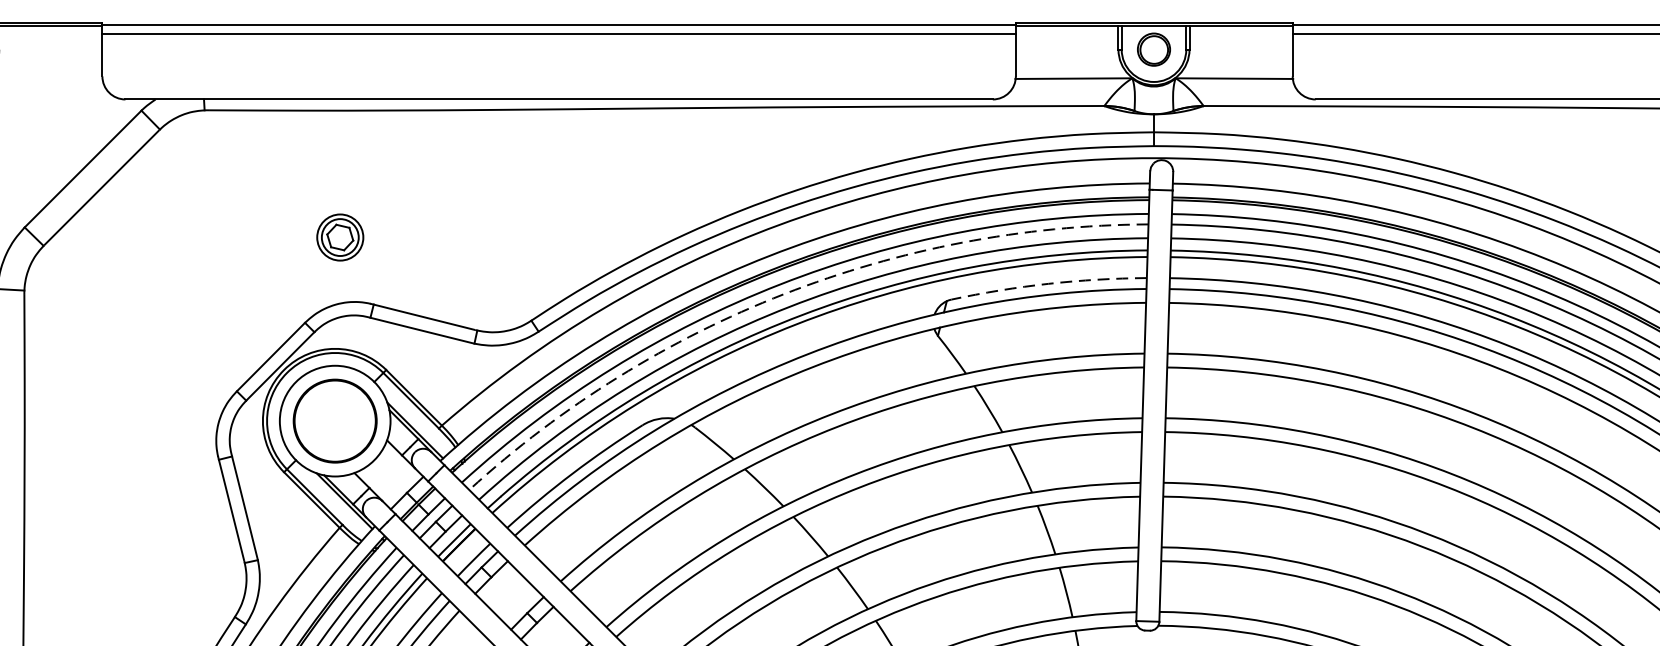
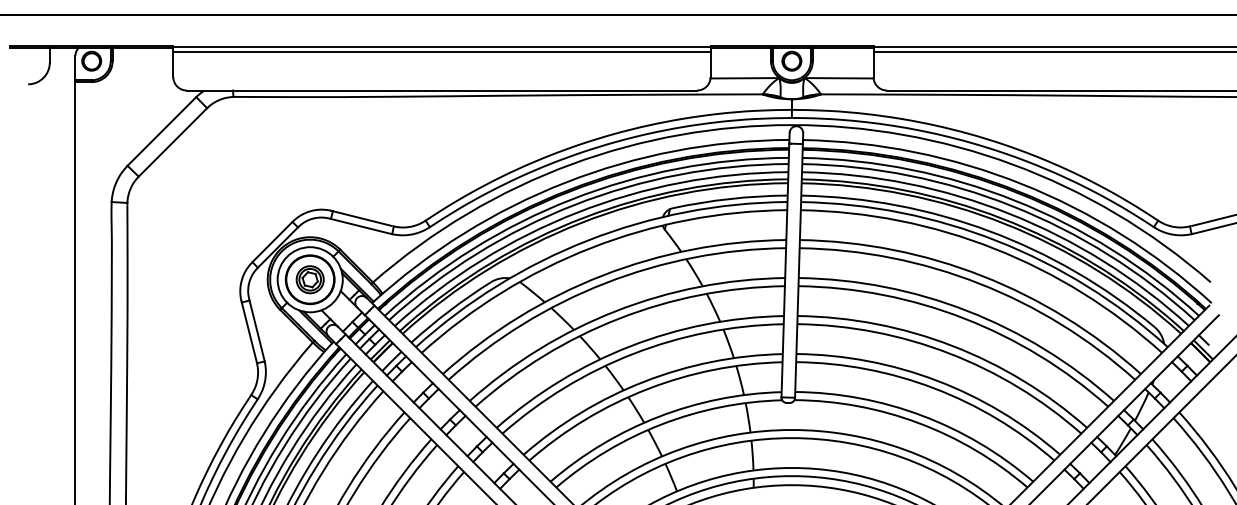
part: (339, 237) -> (309, 279), moved
arc: (1047, 283) -> (729, 198), dashed -> solid
arc: (784, 294) -> (574, 205), dashed -> solid

